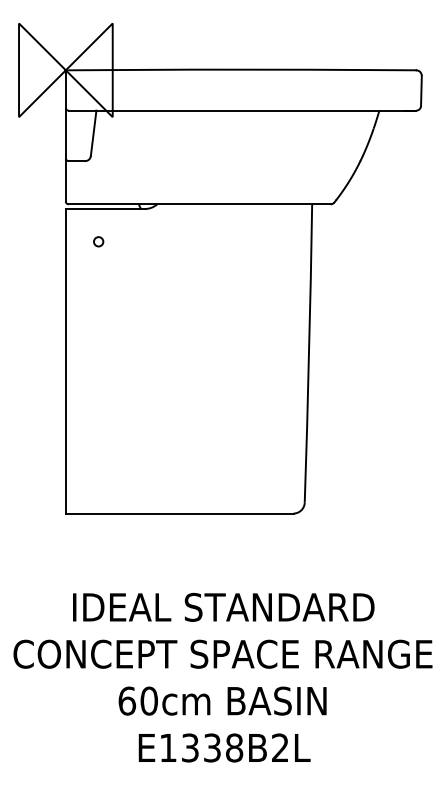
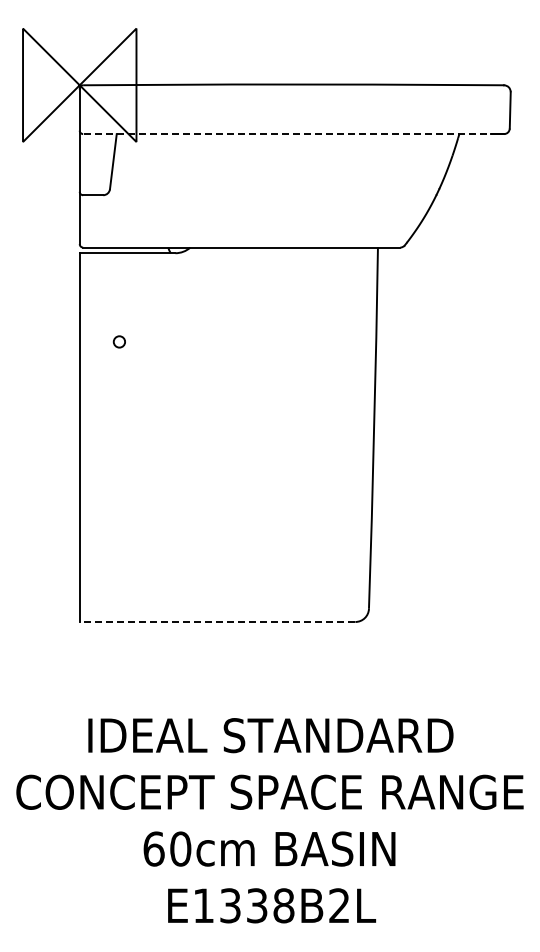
line: (239, 110) -> (290, 134), solid -> dashed
circle: (97, 241) -> (118, 341), moved
line: (179, 513) -> (217, 621), solid -> dashed

